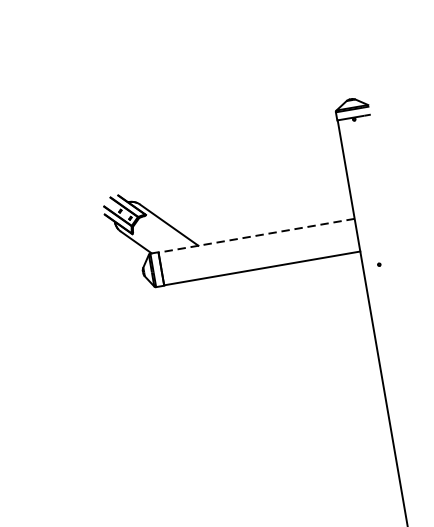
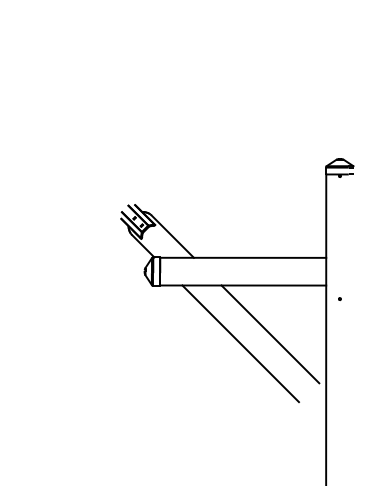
line: (255, 235) -> (242, 257), dashed -> solid
line: (304, 320) -> (270, 334), added
line: (270, 337) -> (240, 343), added

